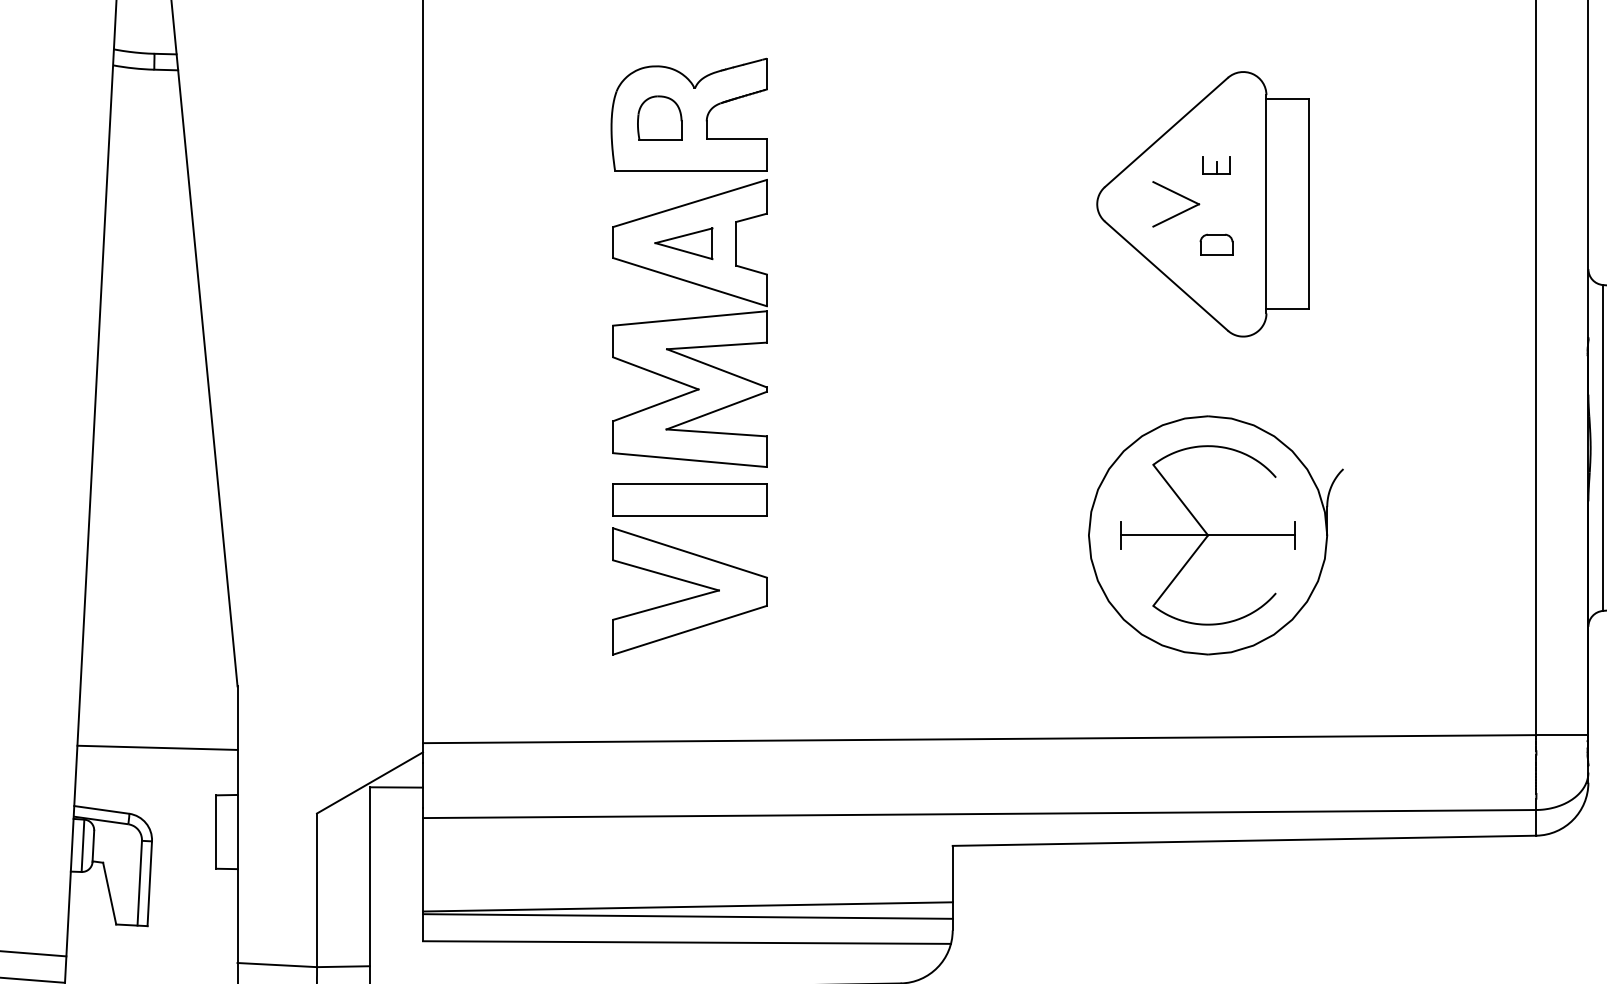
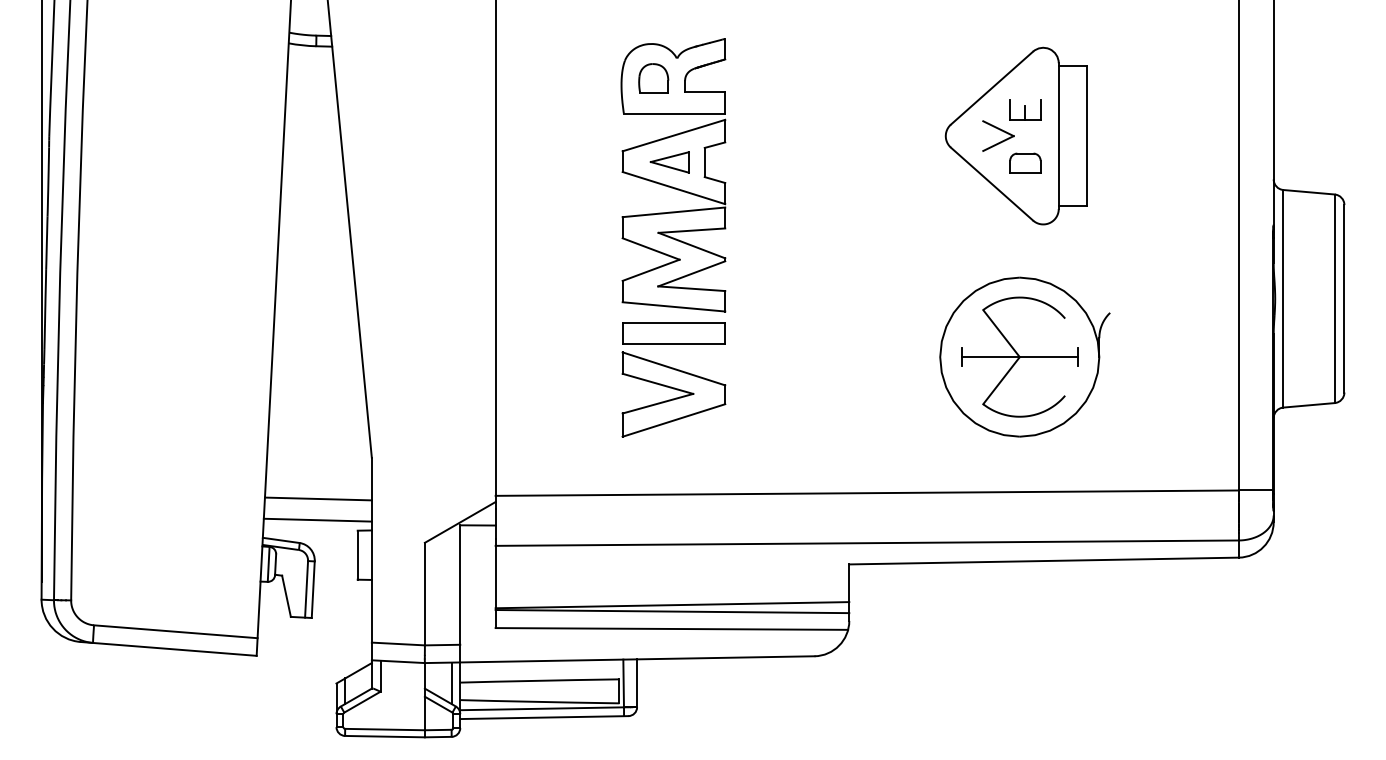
part: (1216, 164) -> (1025, 109), size x1.67
part: (1216, 243) -> (1025, 162), size x1.43
line: (156, 778) -> (317, 519), added

